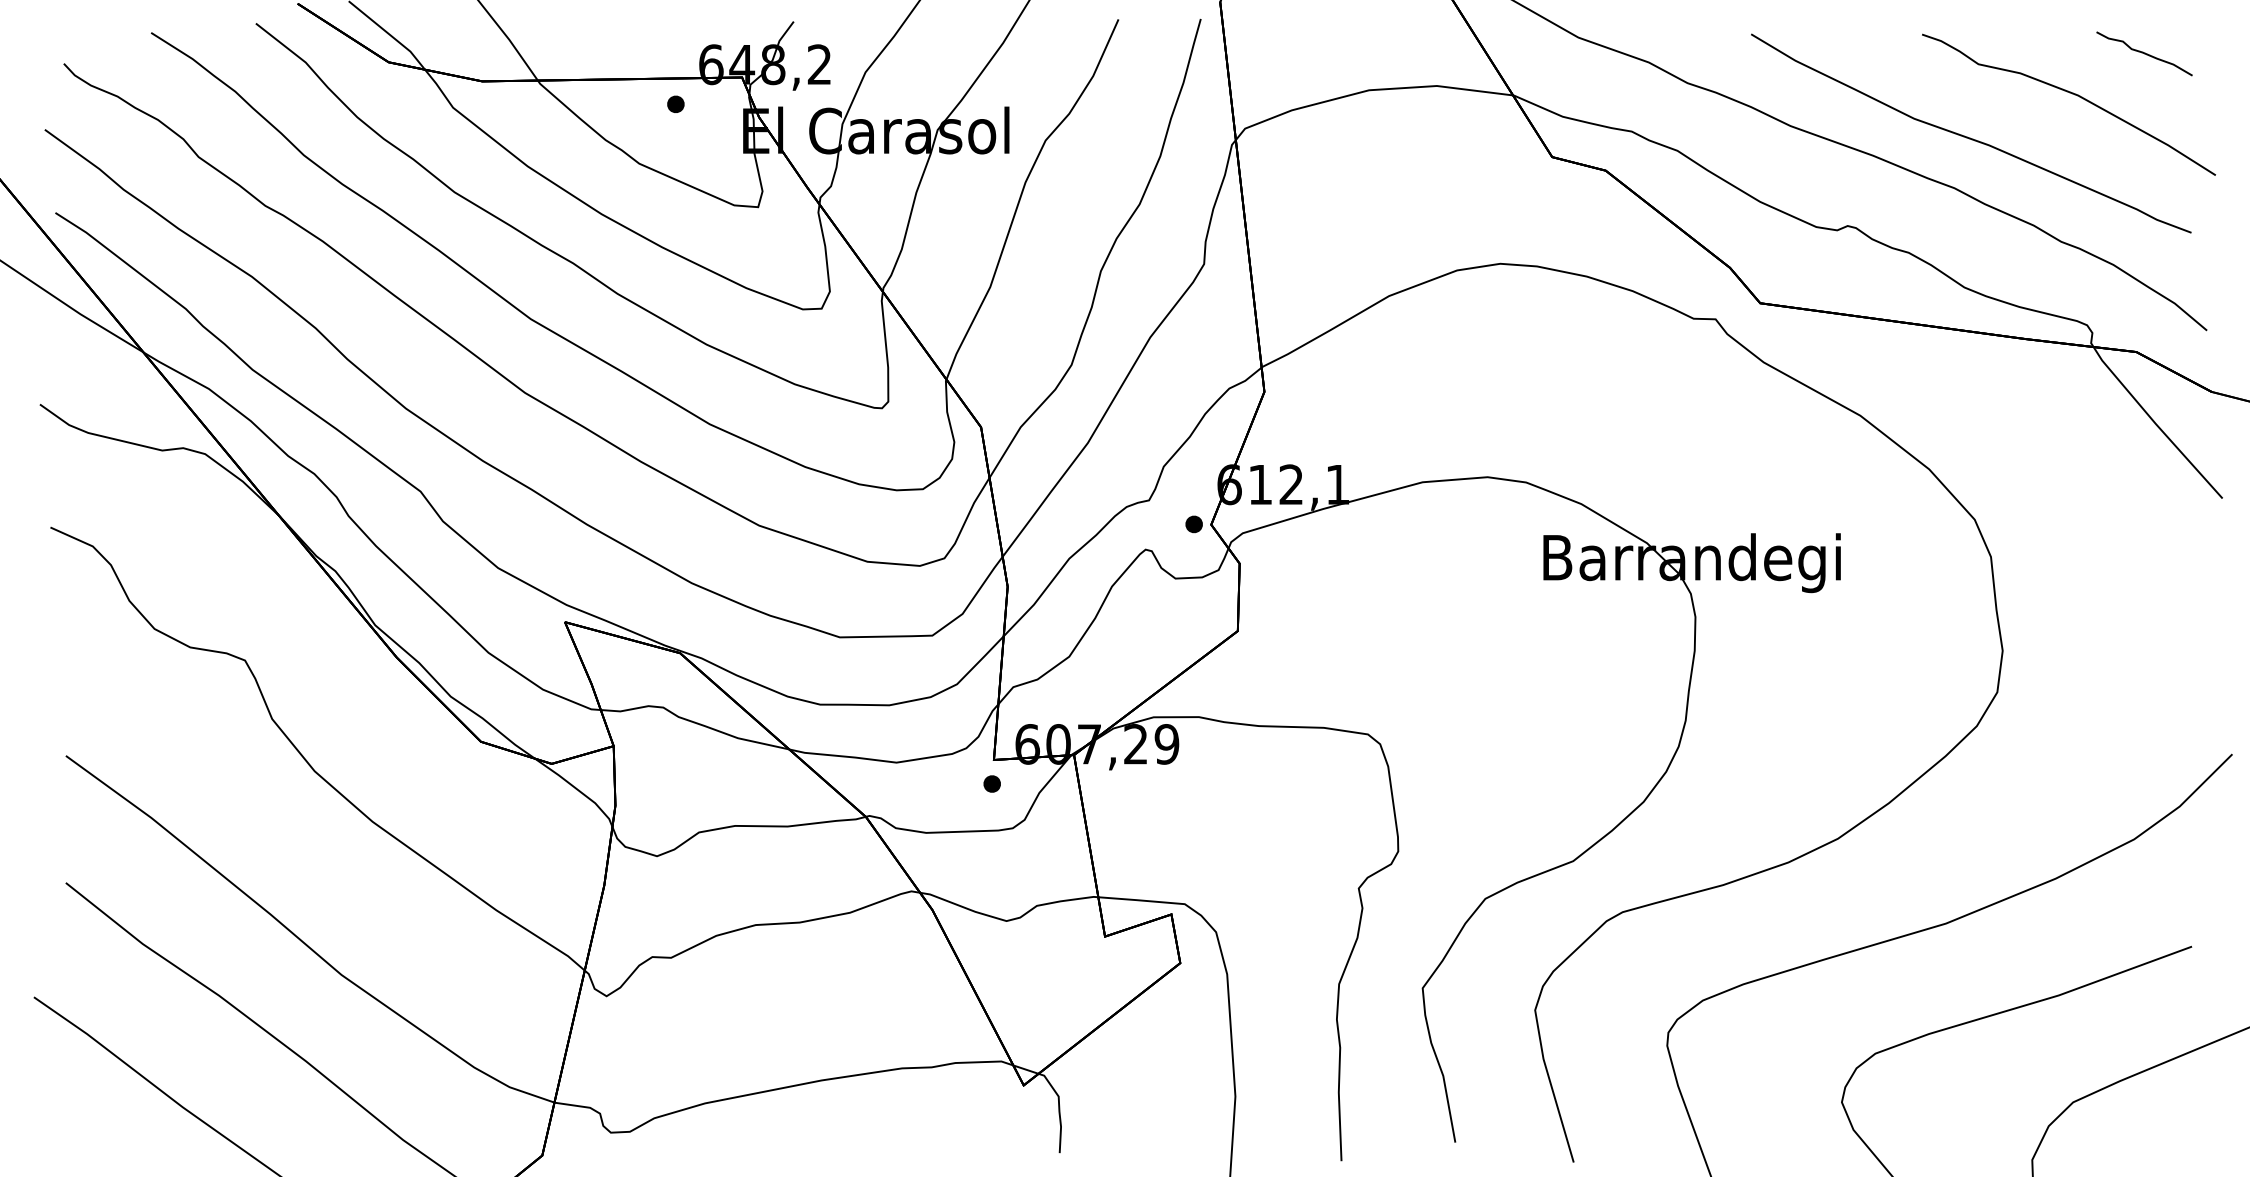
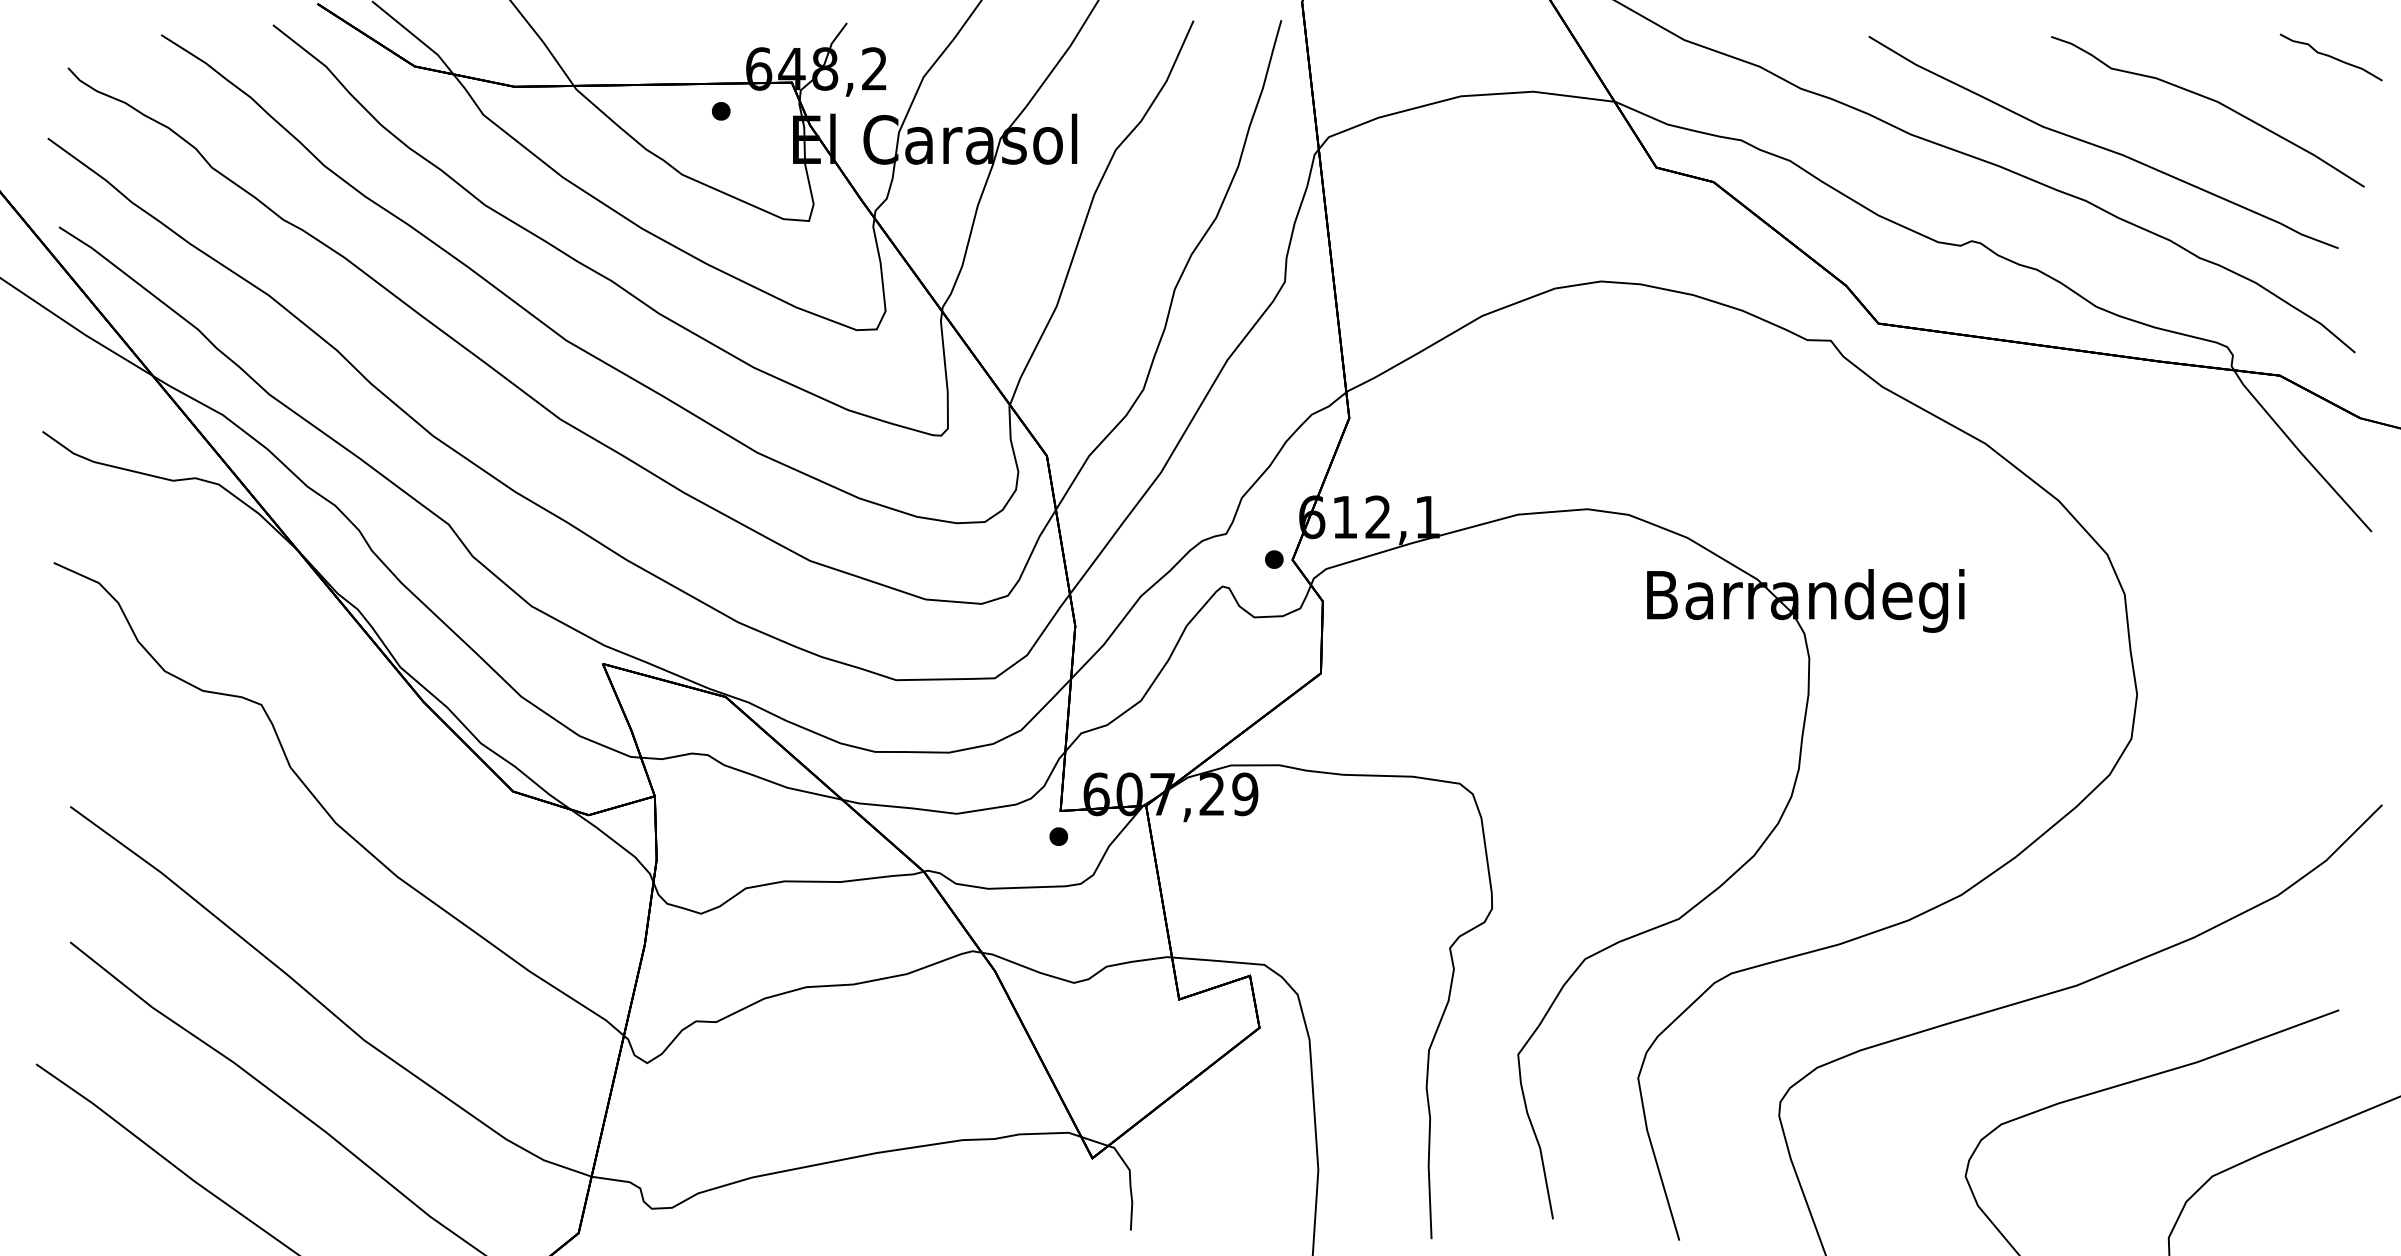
curve: (2144, 53) -> (2331, 57), moved

